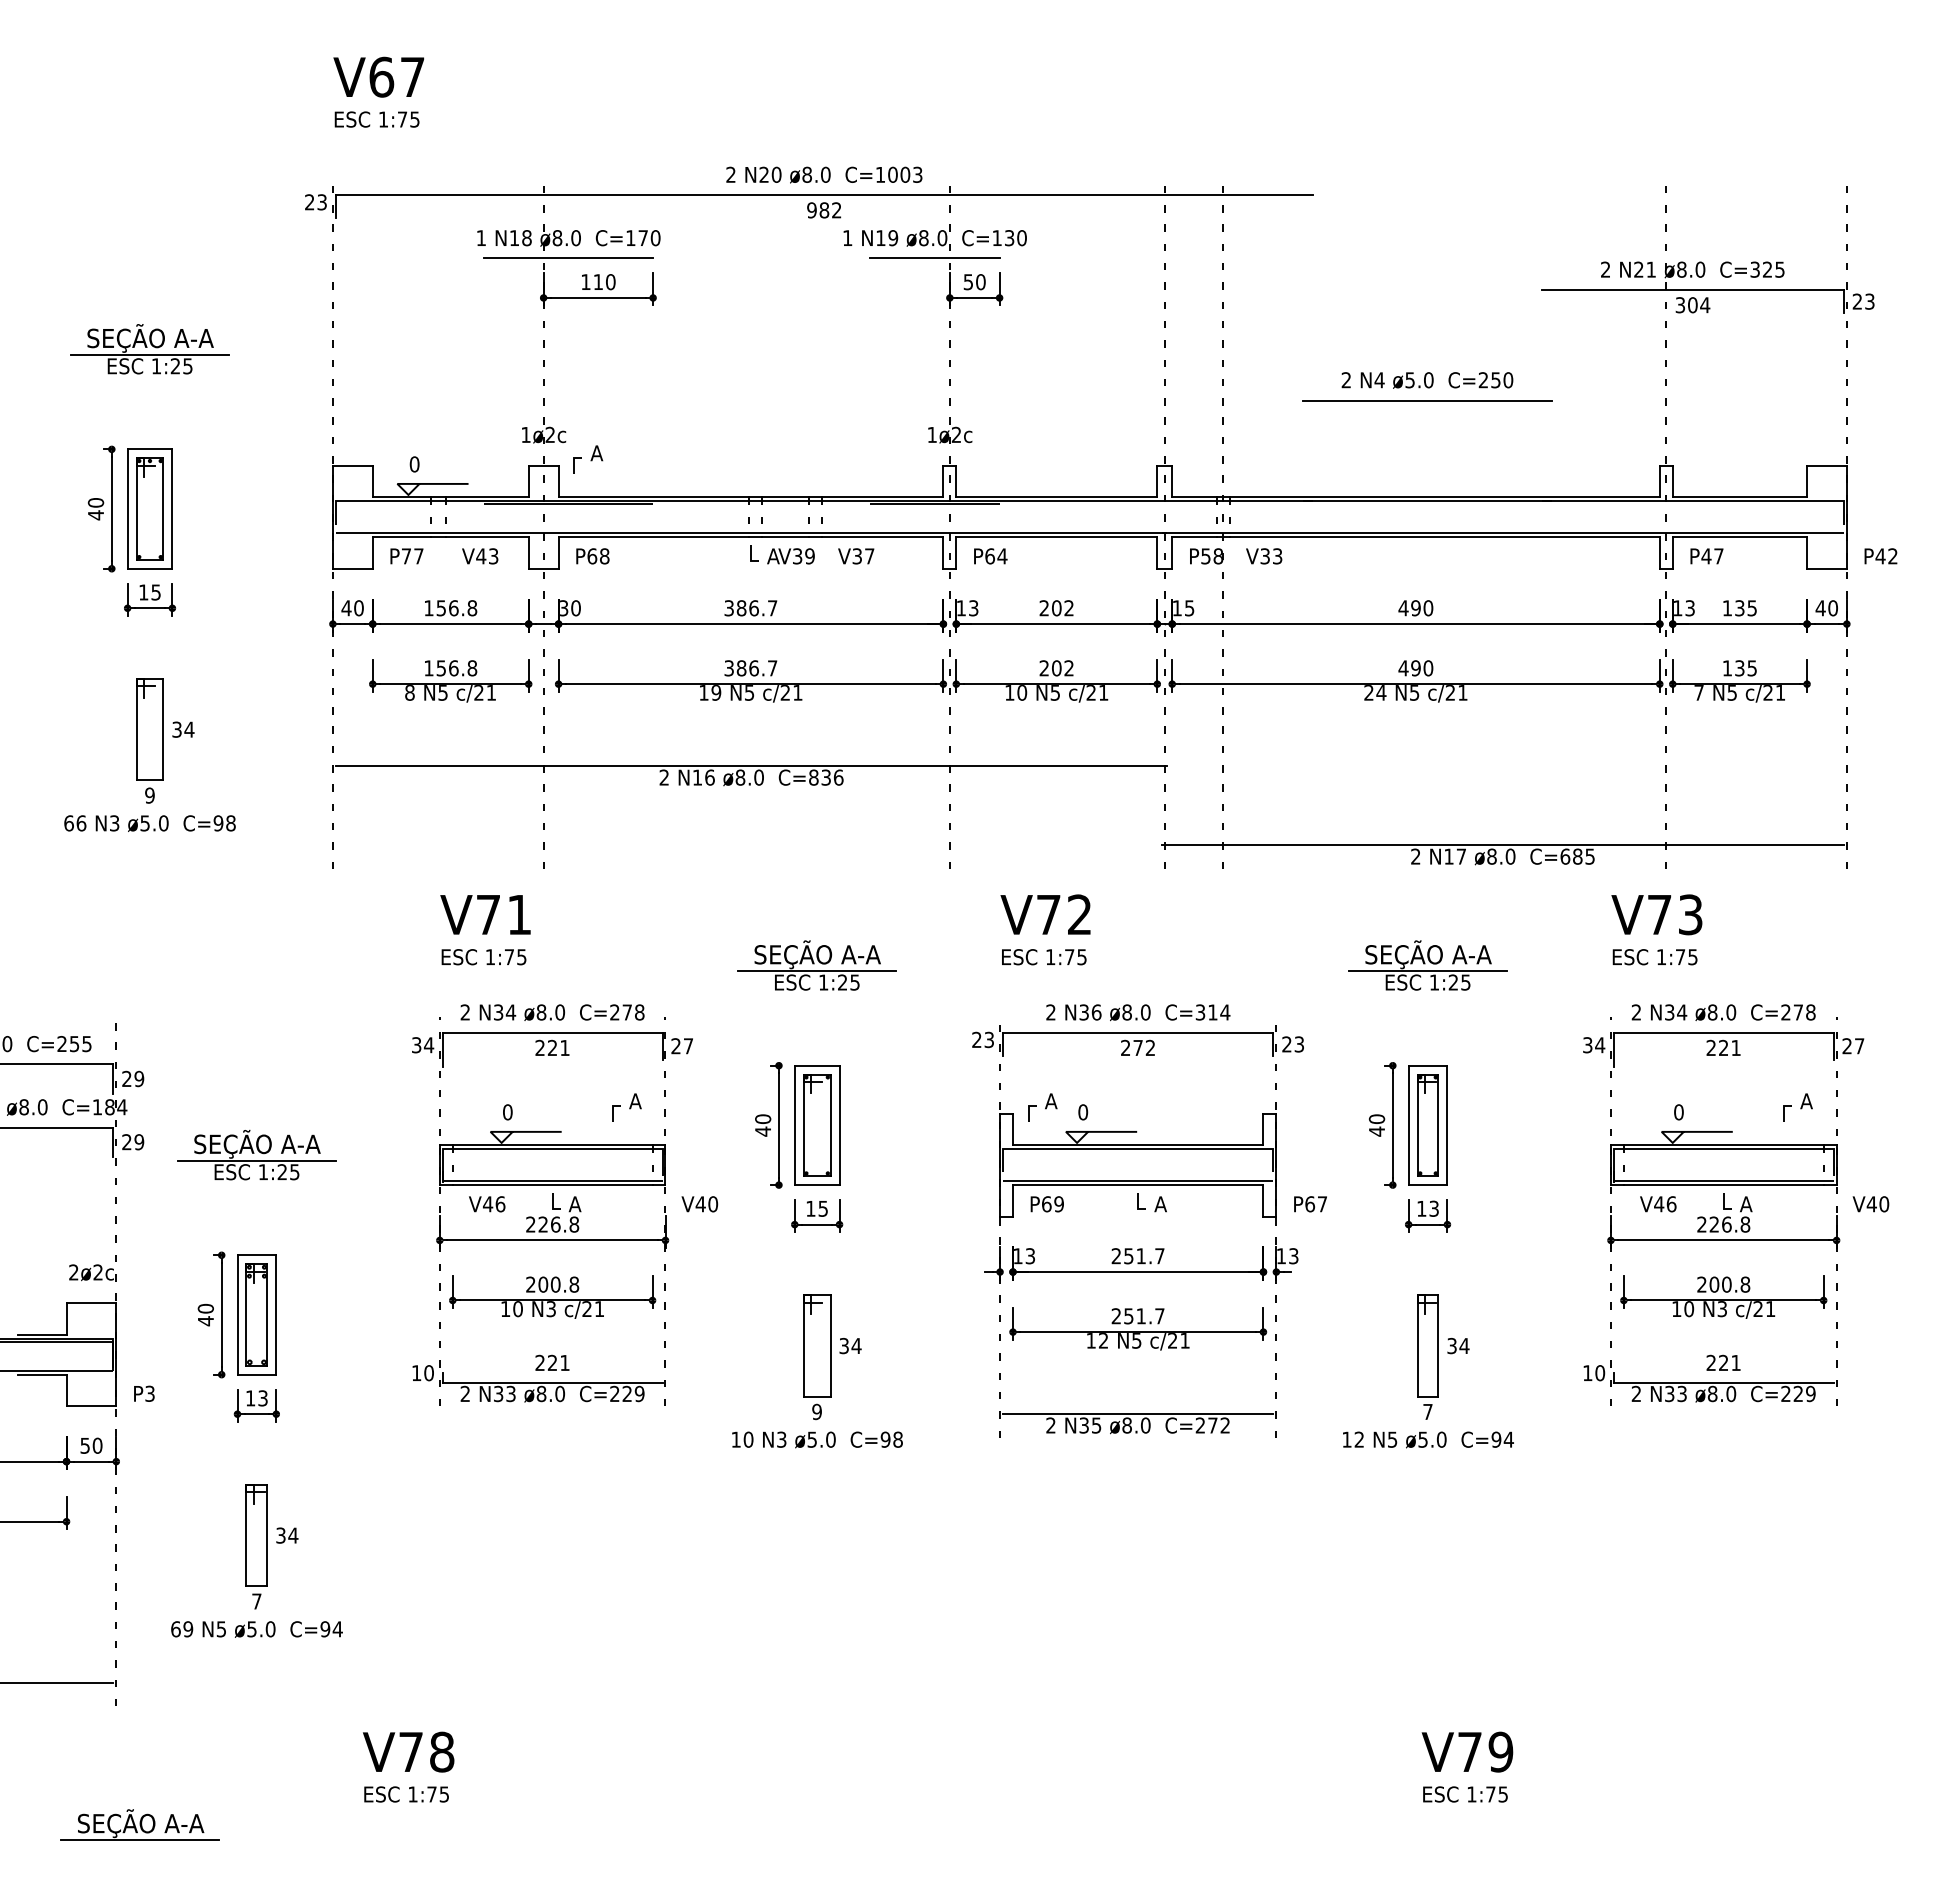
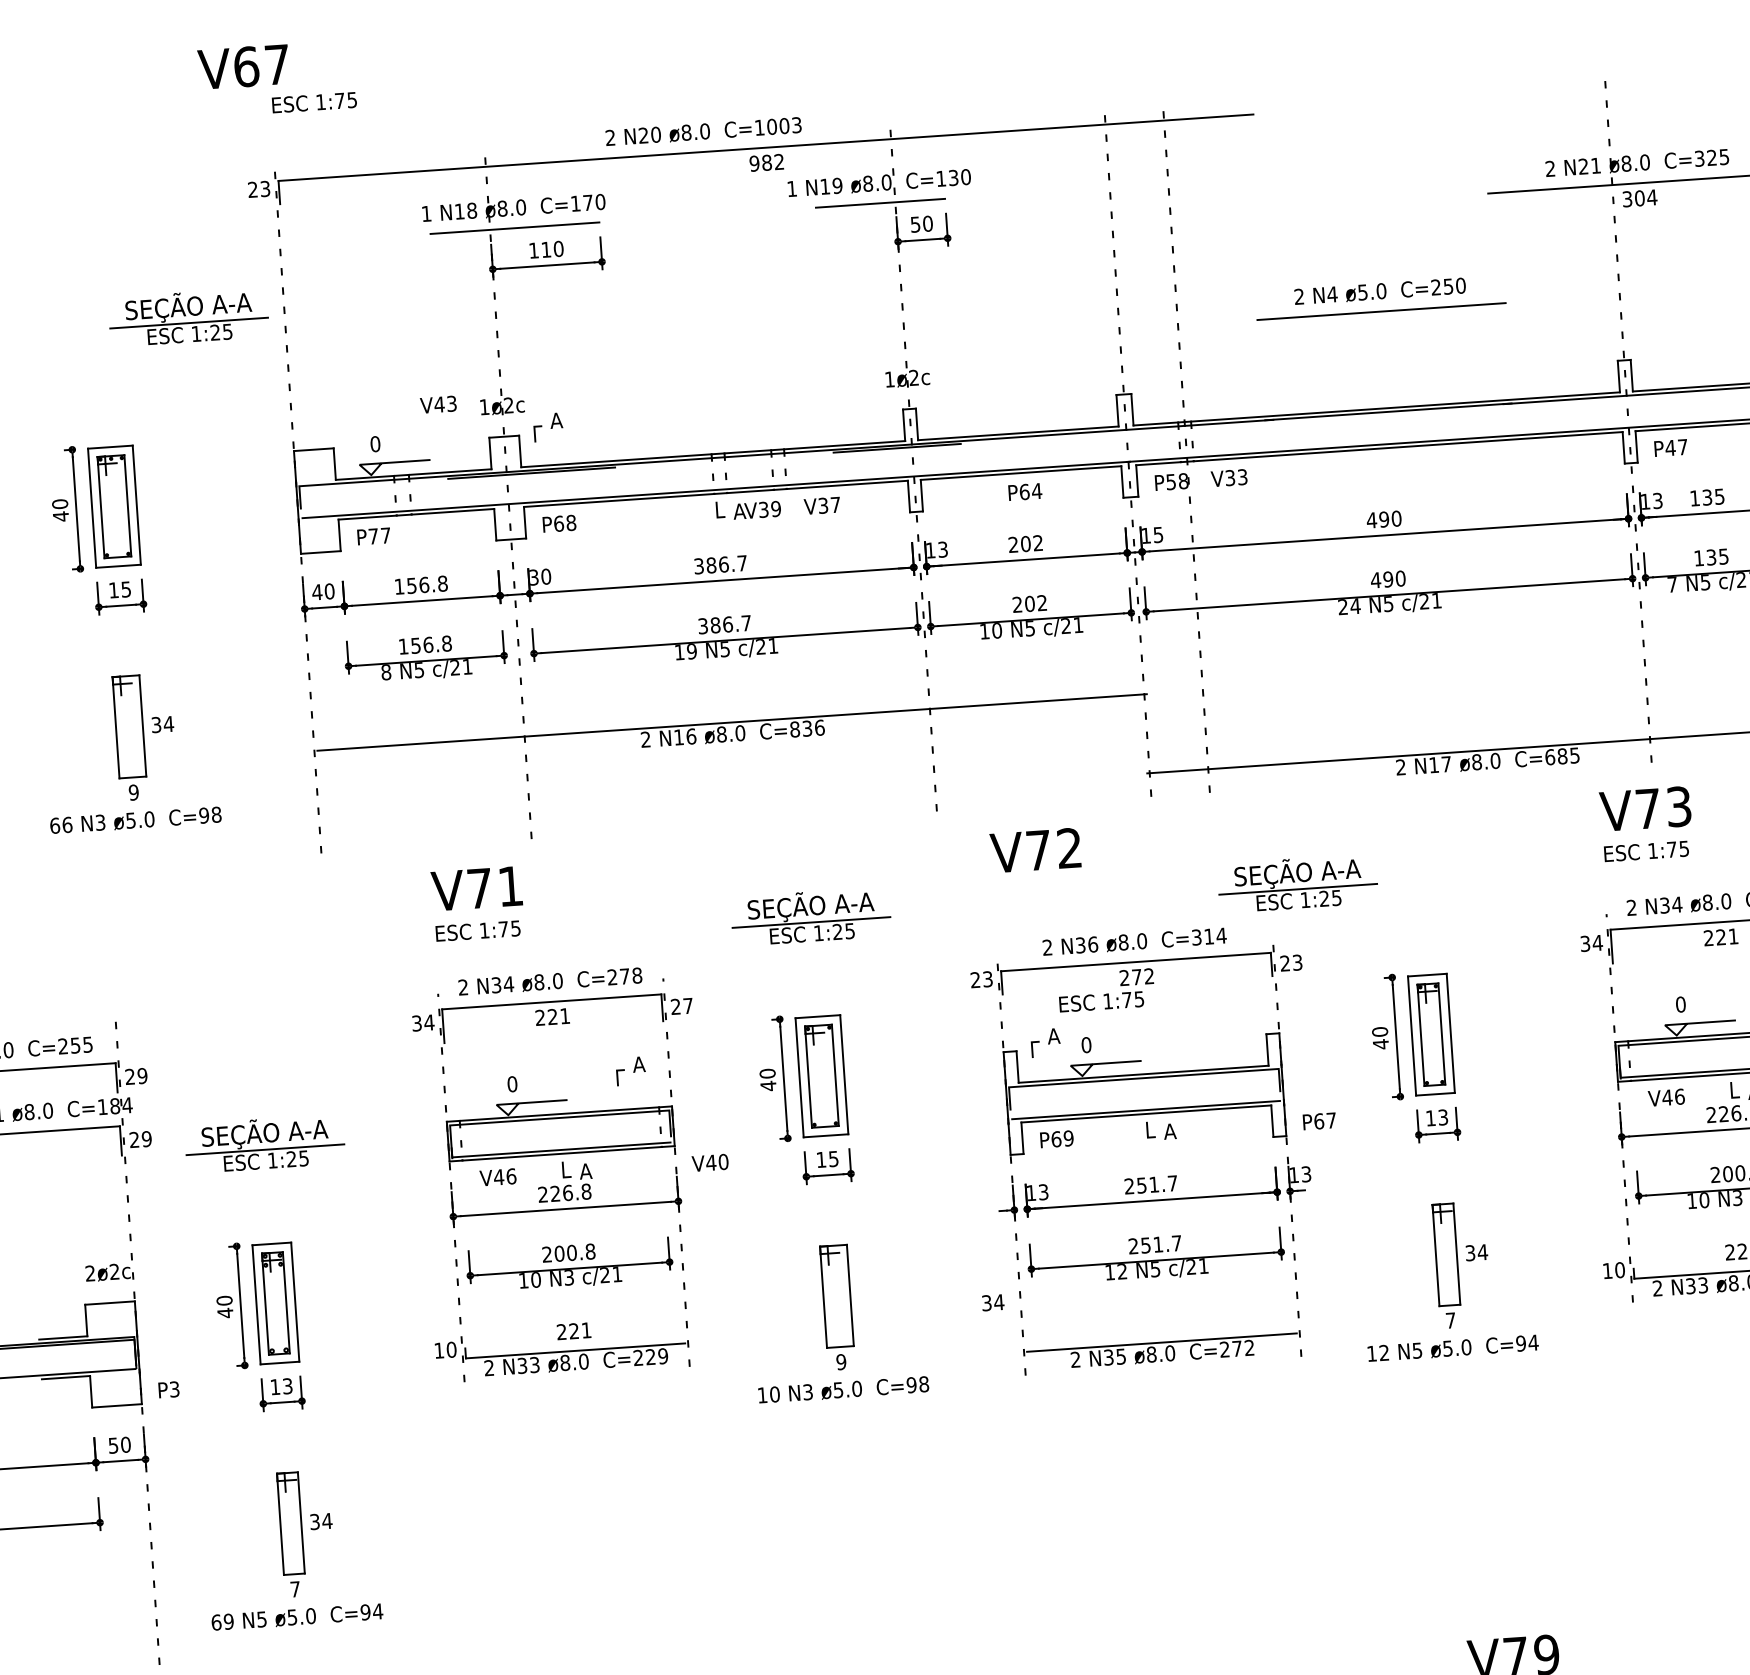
text: (378, 76) -> (243, 66), moved
text: (824, 174) -> (703, 131), moved
part: (149, 349) -> (188, 317), moved
text: (480, 556) -> (438, 404), moved
text: (990, 556) -> (1025, 492), moved
text: (1044, 957) -> (1101, 1002), moved
part: (1427, 965) -> (1297, 883), moved
text: (850, 1346) -> (993, 1303), moved

